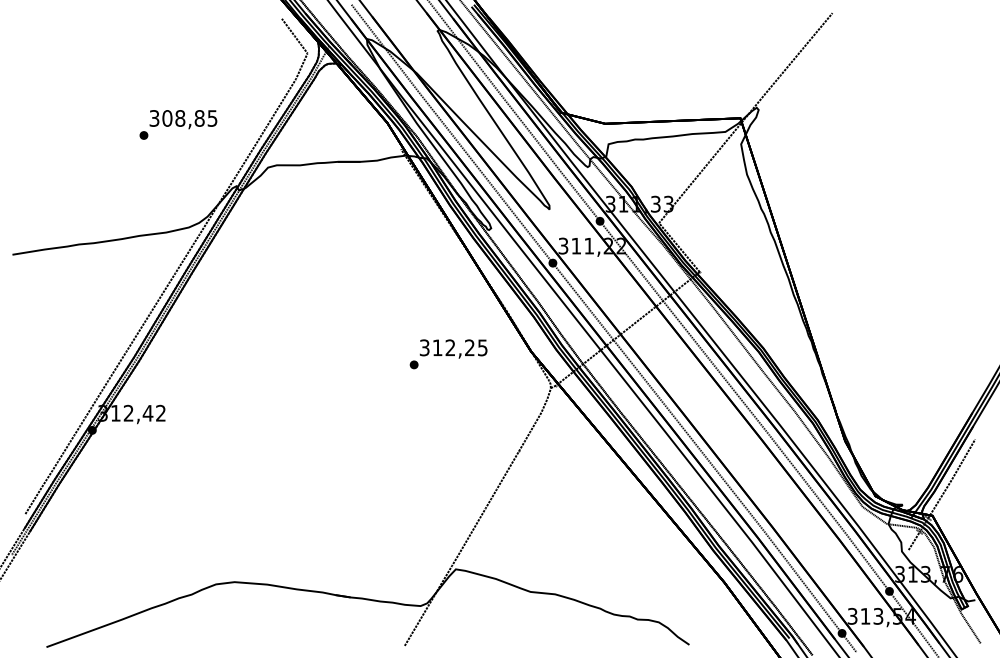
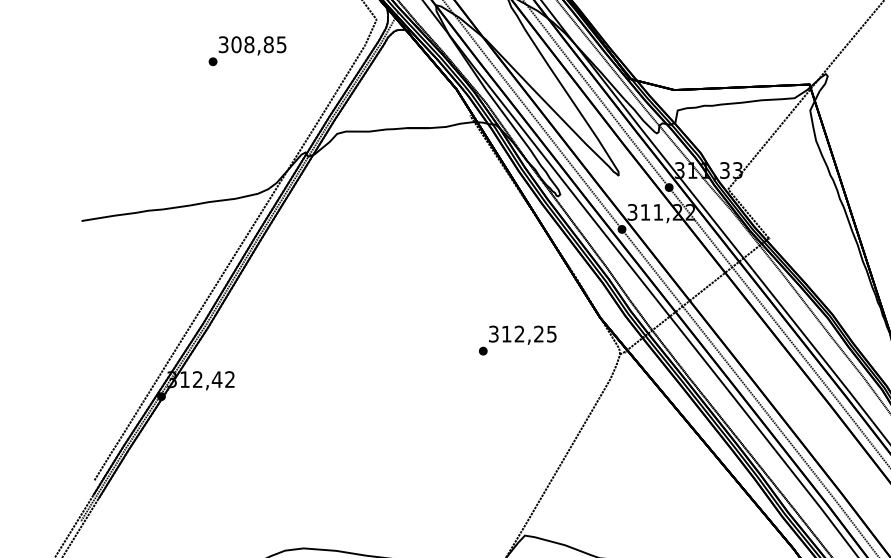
text: (178, 124) -> (247, 50), moved
text: (448, 354) -> (517, 340), moved

